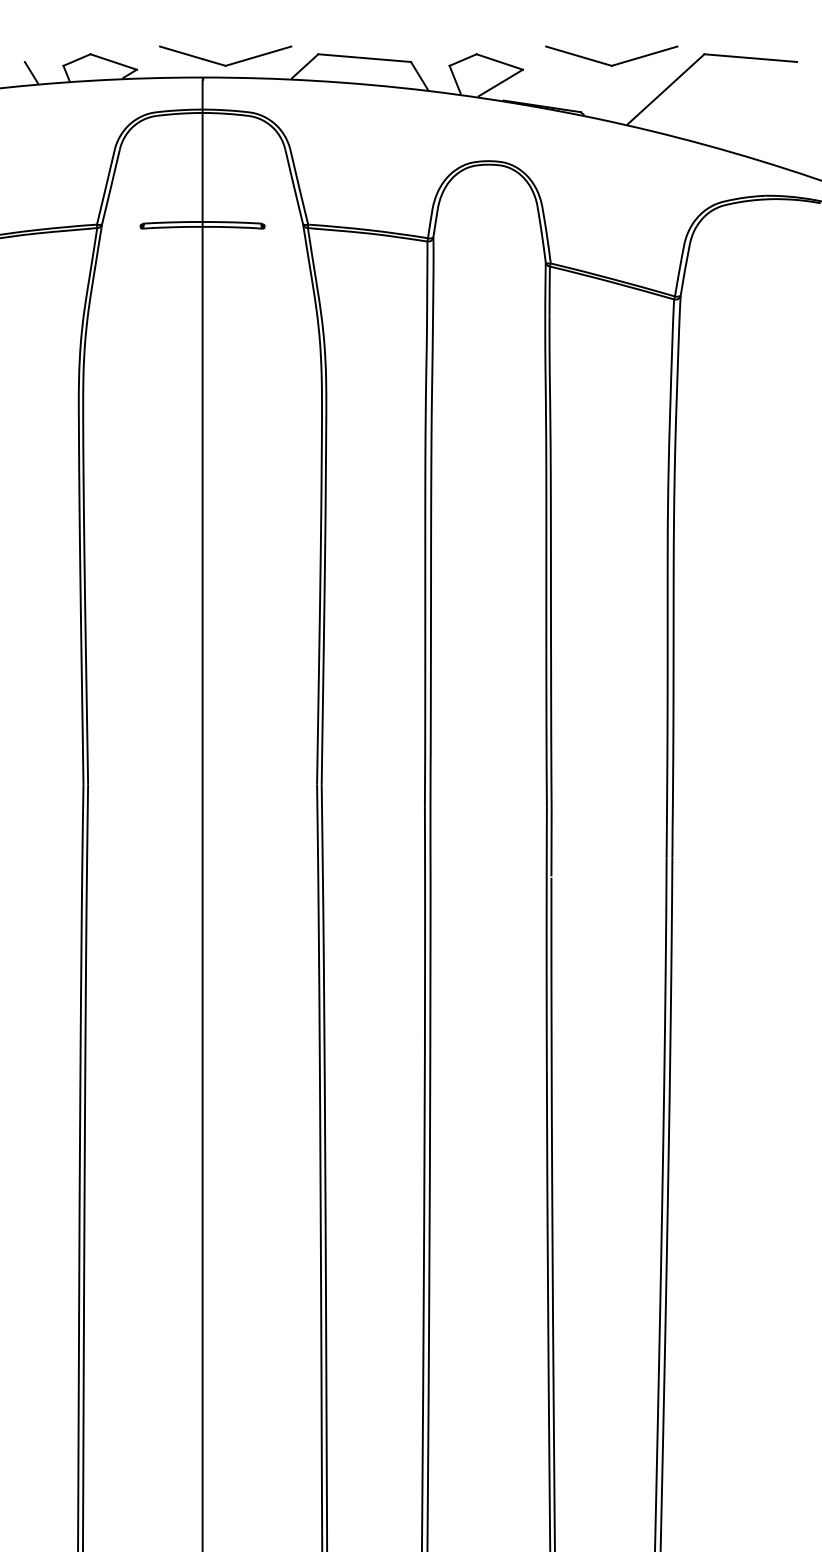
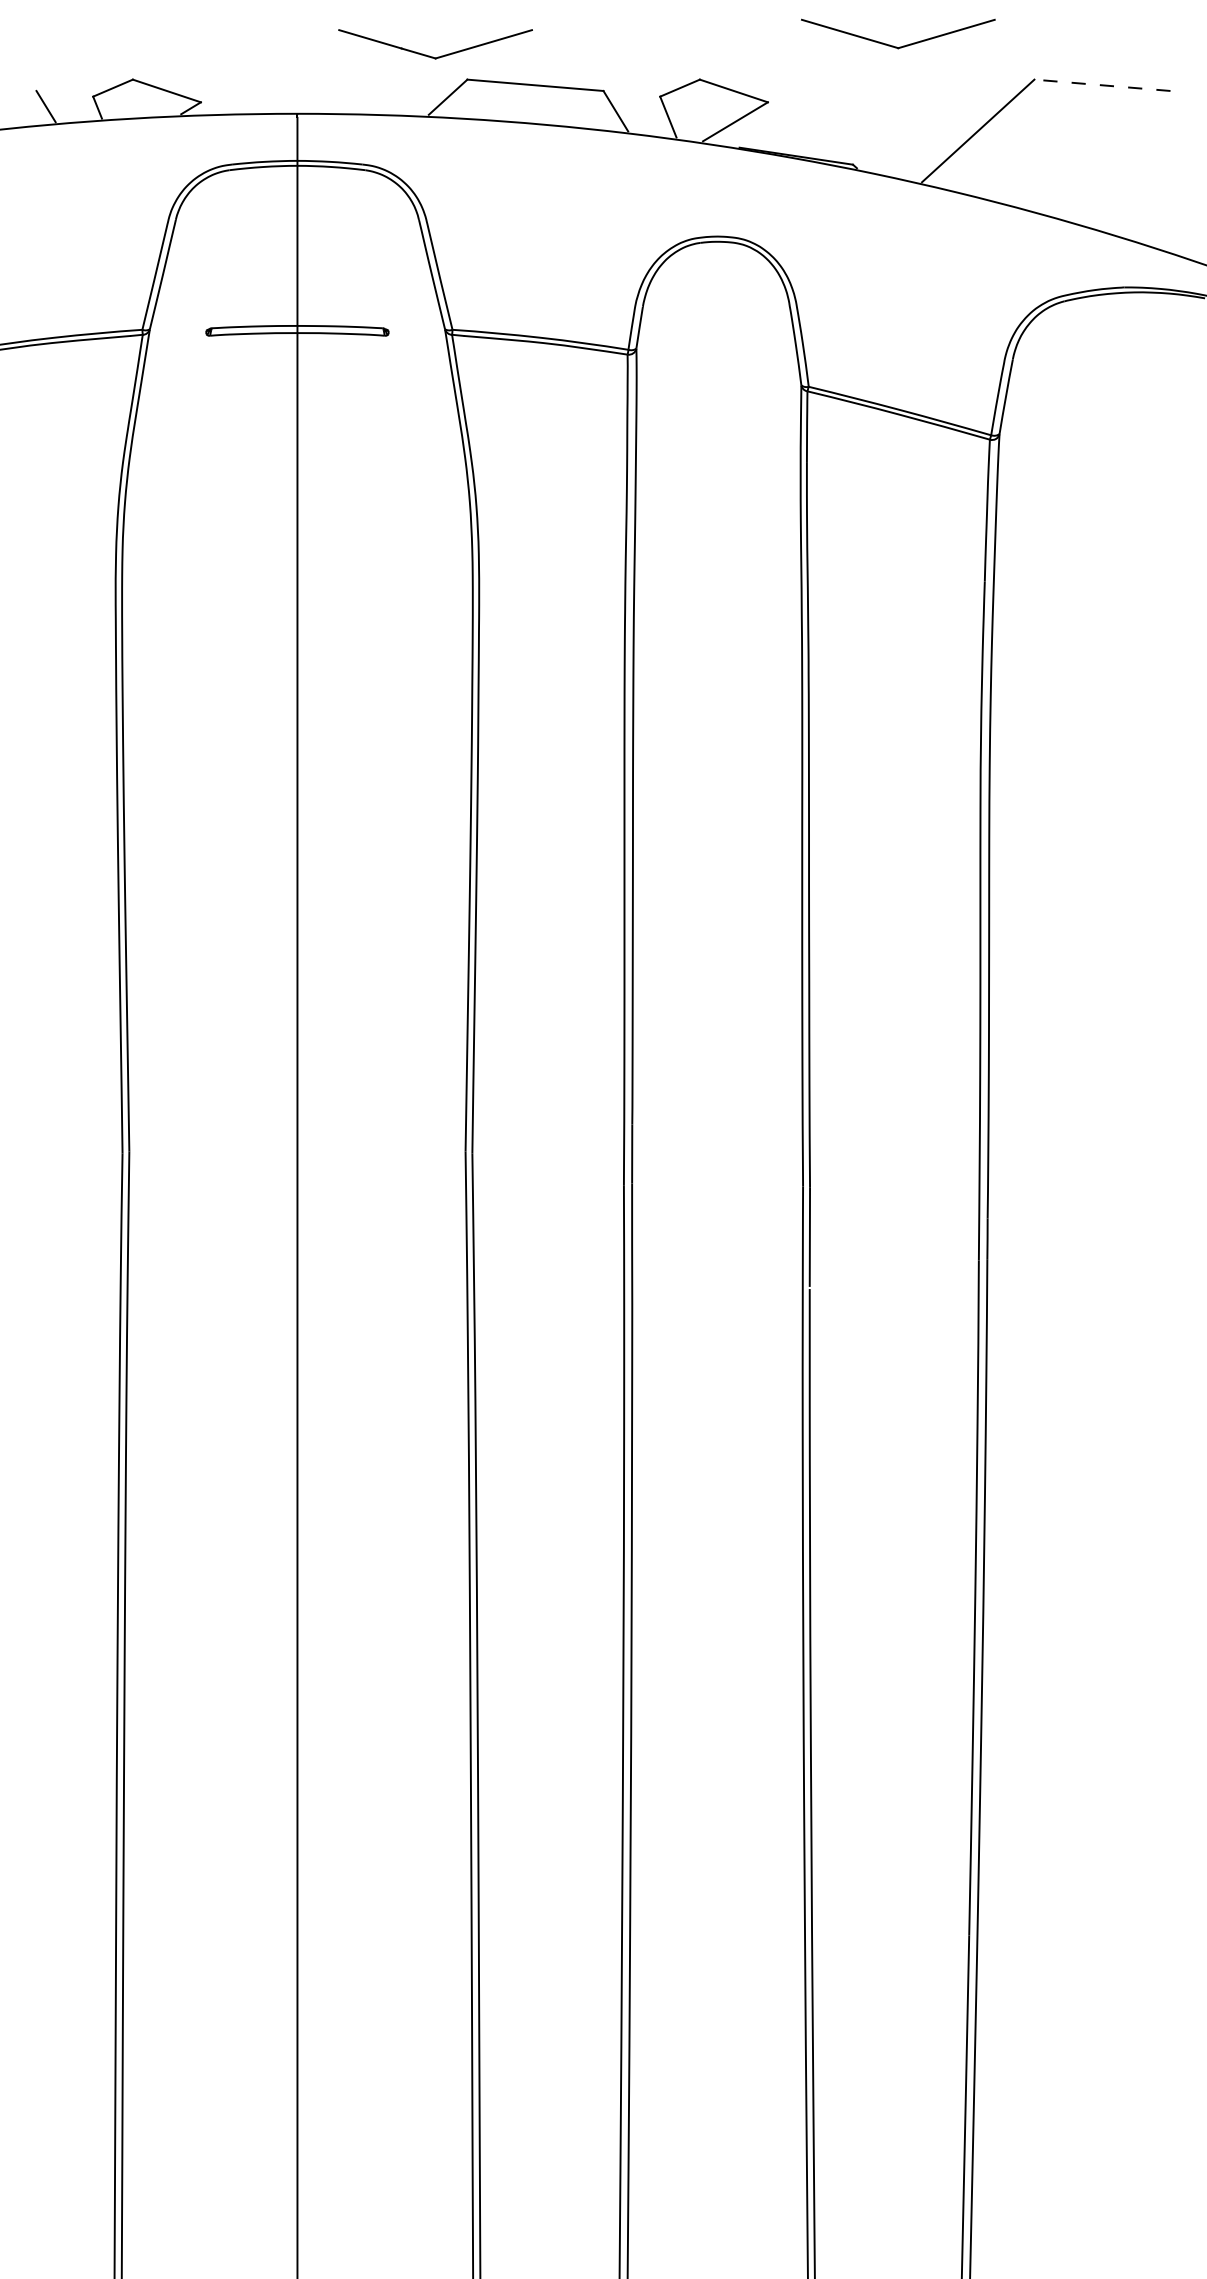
line: (750, 58) -> (1102, 85), solid -> dashed
part: (221, 63) -> (429, 55), moved
part: (607, 63) -> (892, 44), moved

